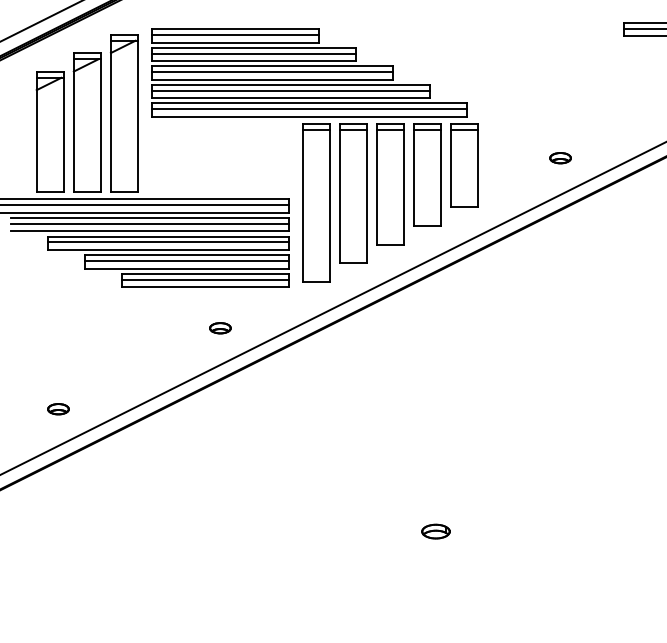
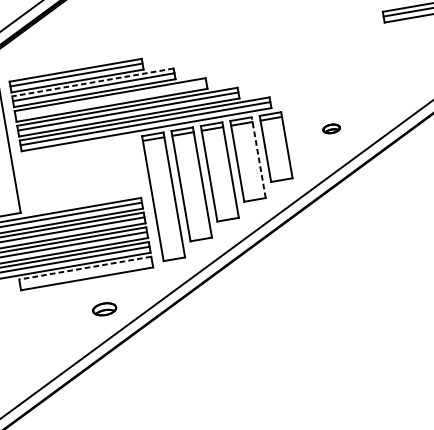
line: (254, 47) -> (93, 82), solid -> dashed
line: (272, 72) -> (110, 99), removed
part: (560, 158) -> (331, 129), moved
line: (441, 175) -> (259, 158), solid -> dashed
line: (204, 273) -> (84, 268), solid -> dashed
line: (205, 279) -> (86, 272), removed
part: (220, 328) -> (104, 309), size x1.4

